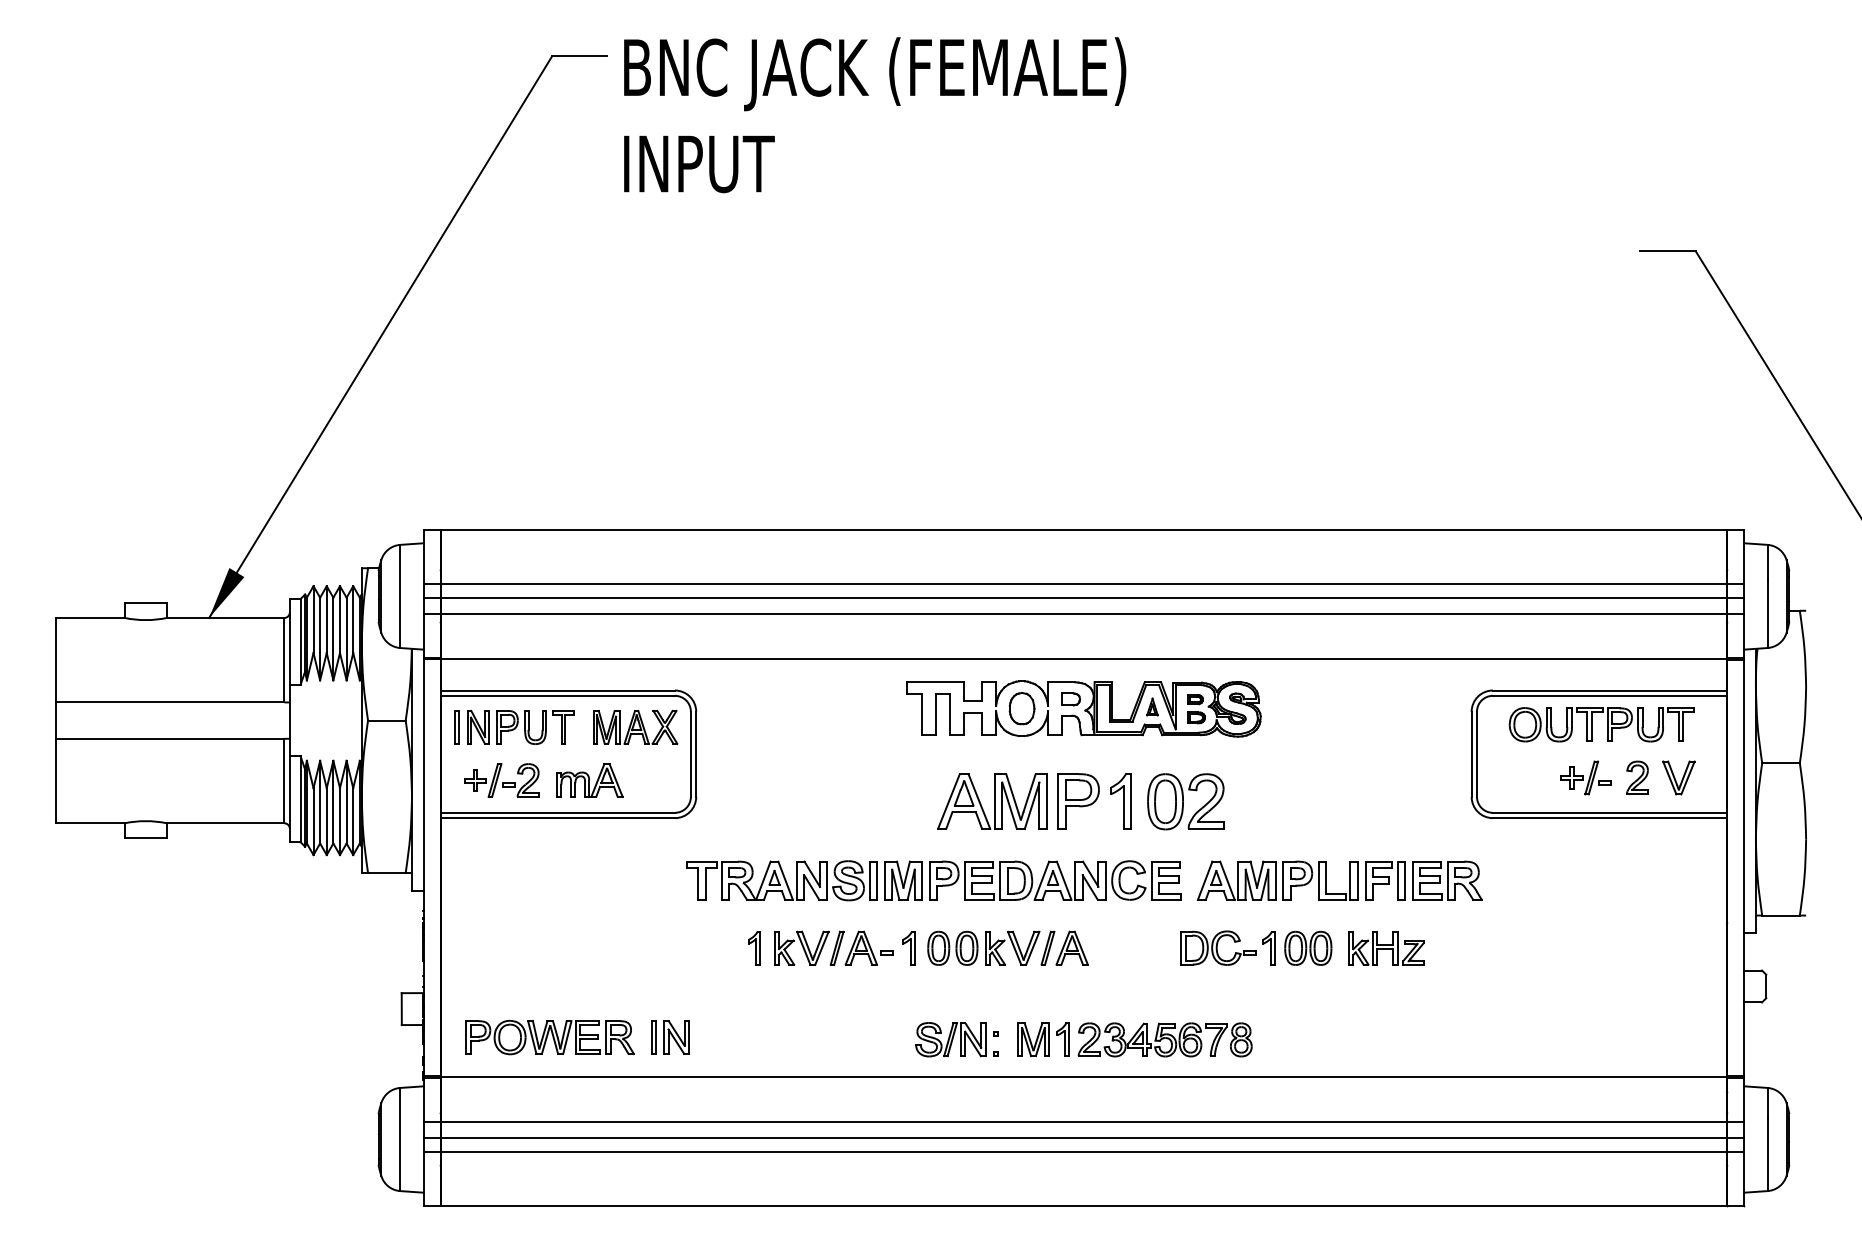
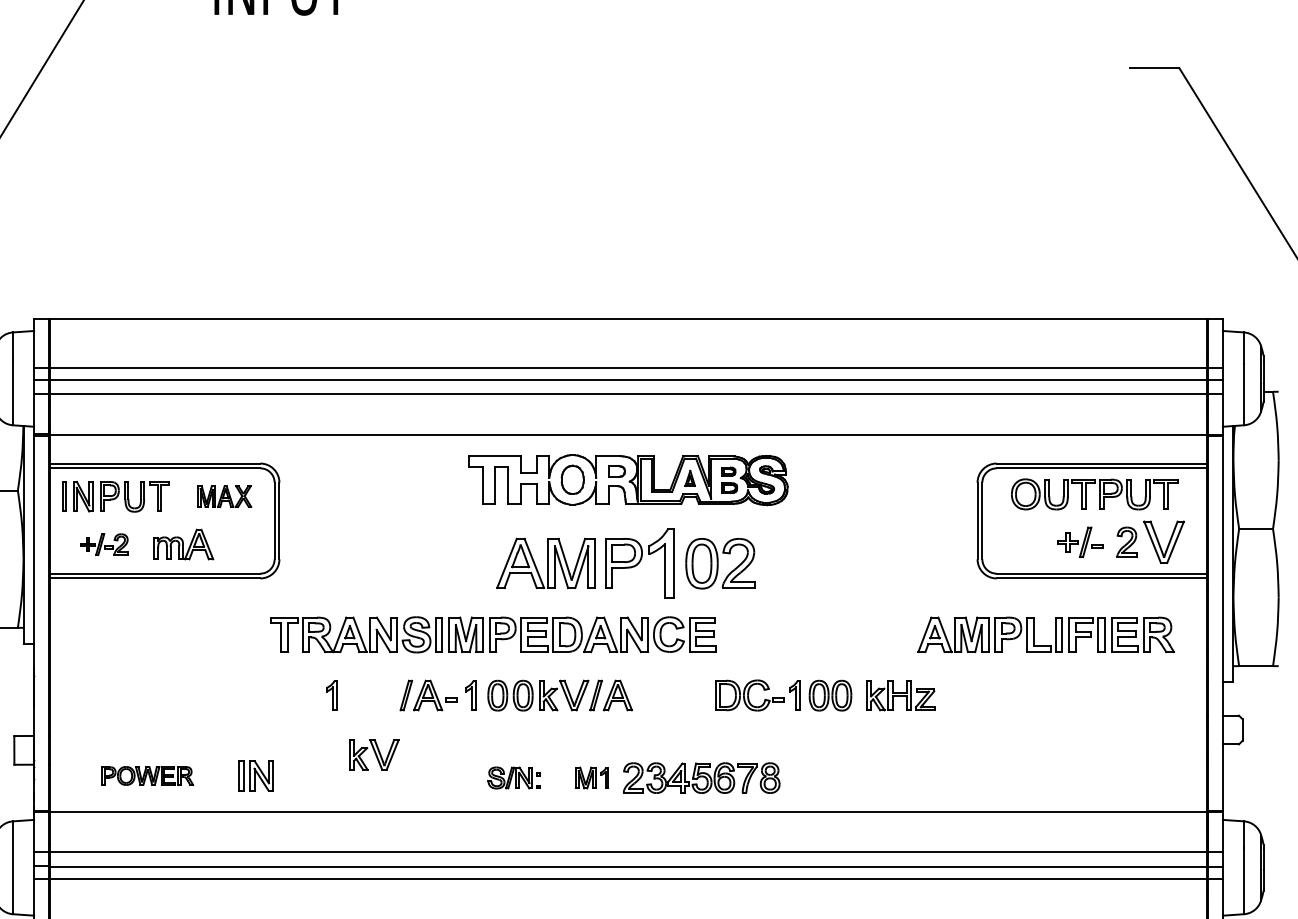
part: (635, 726) -> (224, 495), size x0.7
part: (1678, 777) -> (1163, 541), size x1.4
part: (501, 780) -> (104, 544), size x0.7
part: (1120, 801) -> (661, 563), size x1.4
part: (1349, 880) -> (1054, 634), moved
part: (801, 947) -> (374, 754), moved
part: (549, 1037) -> (147, 775), size x0.6
part: (956, 1039) -> (513, 777), size x0.7
part: (1043, 1039) -> (592, 777), size x0.7

